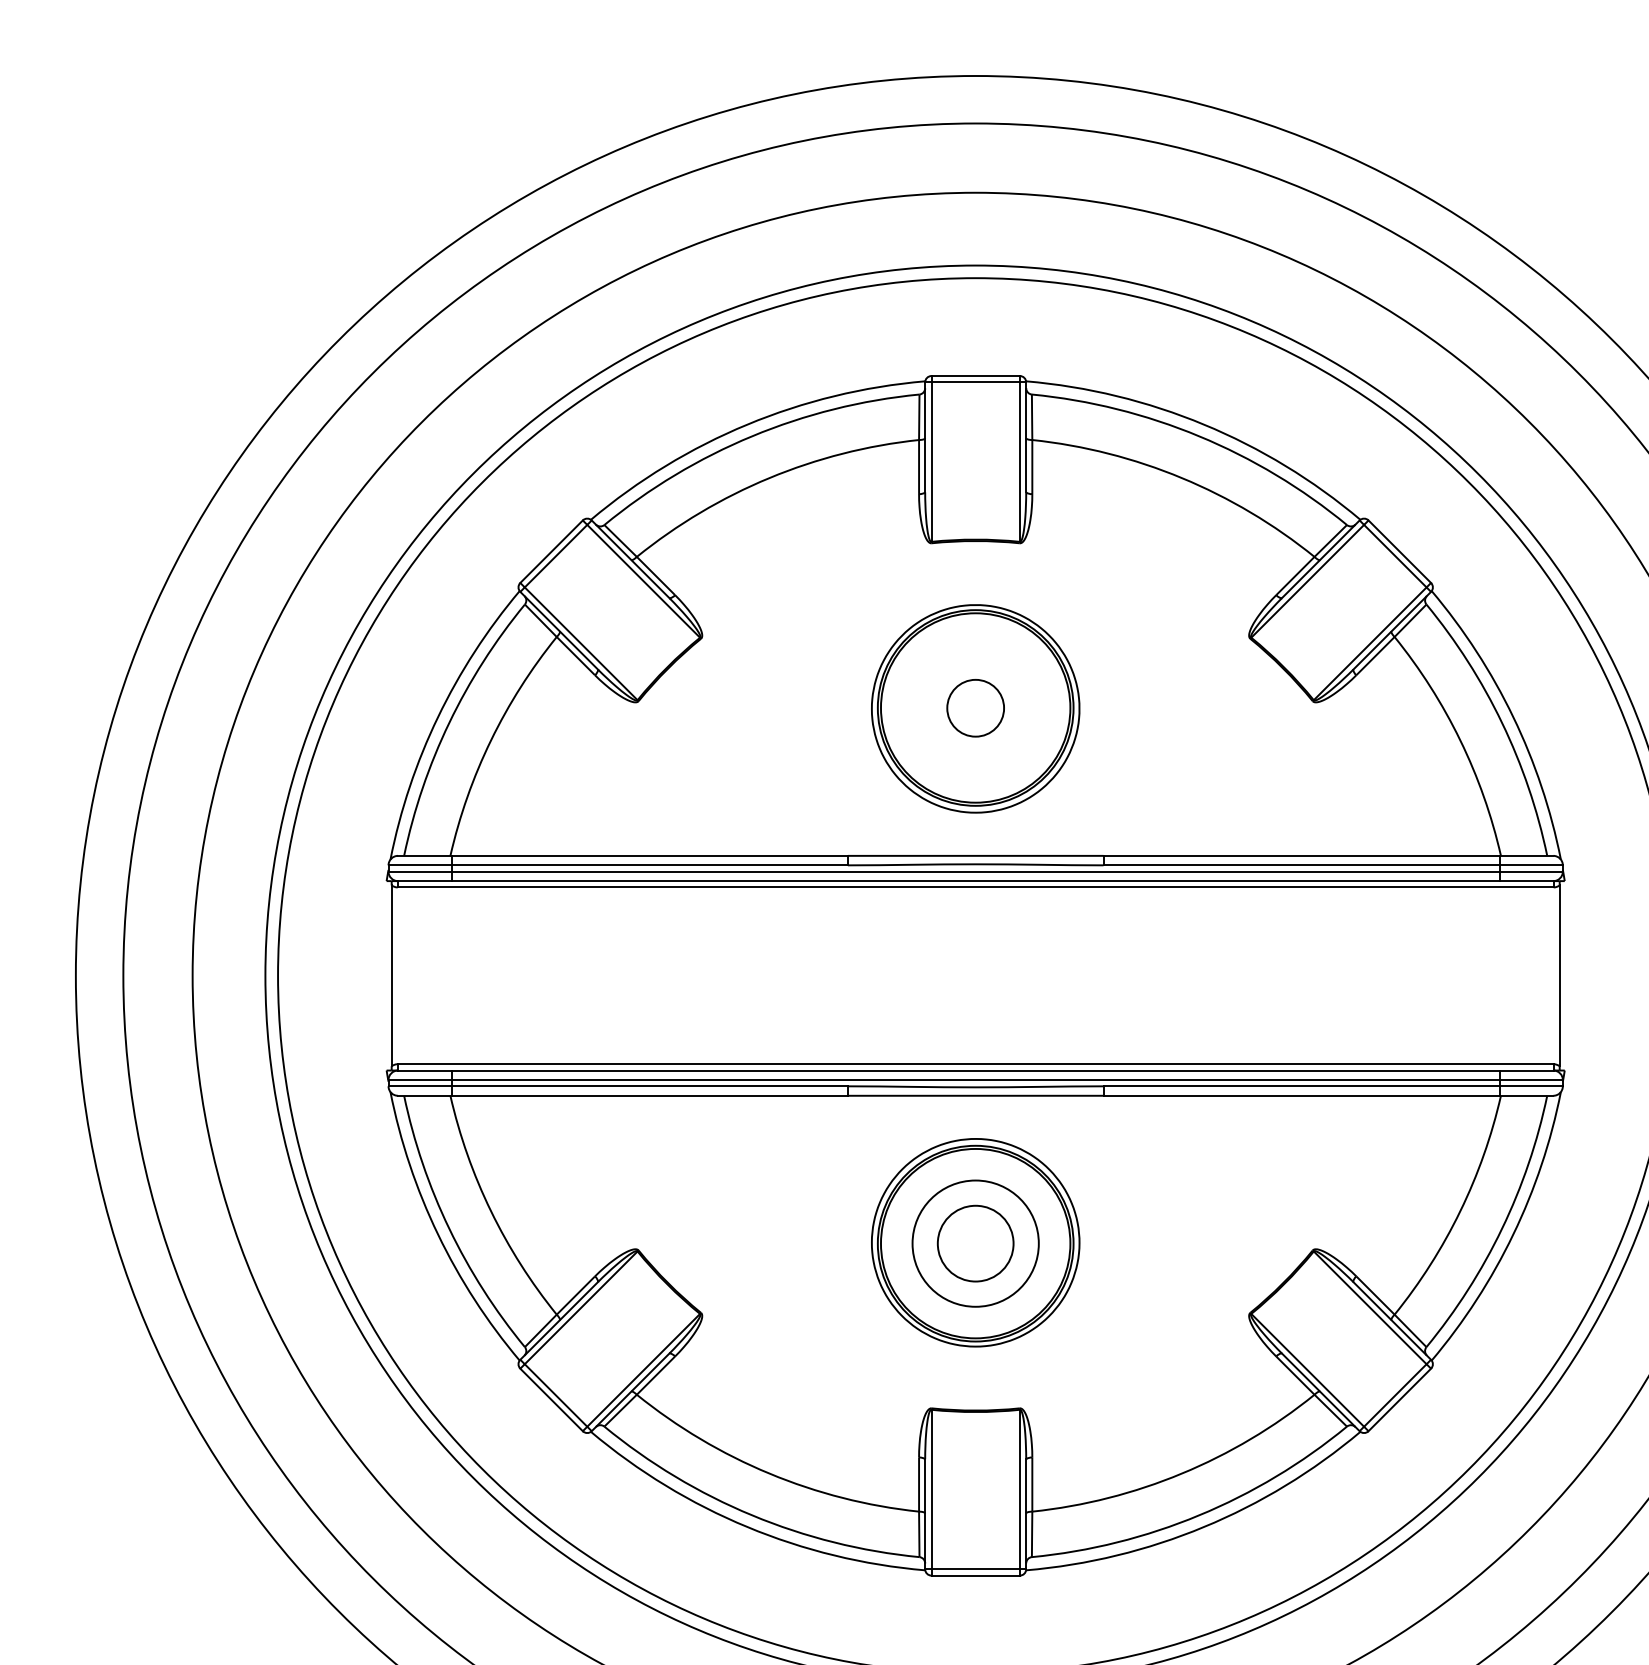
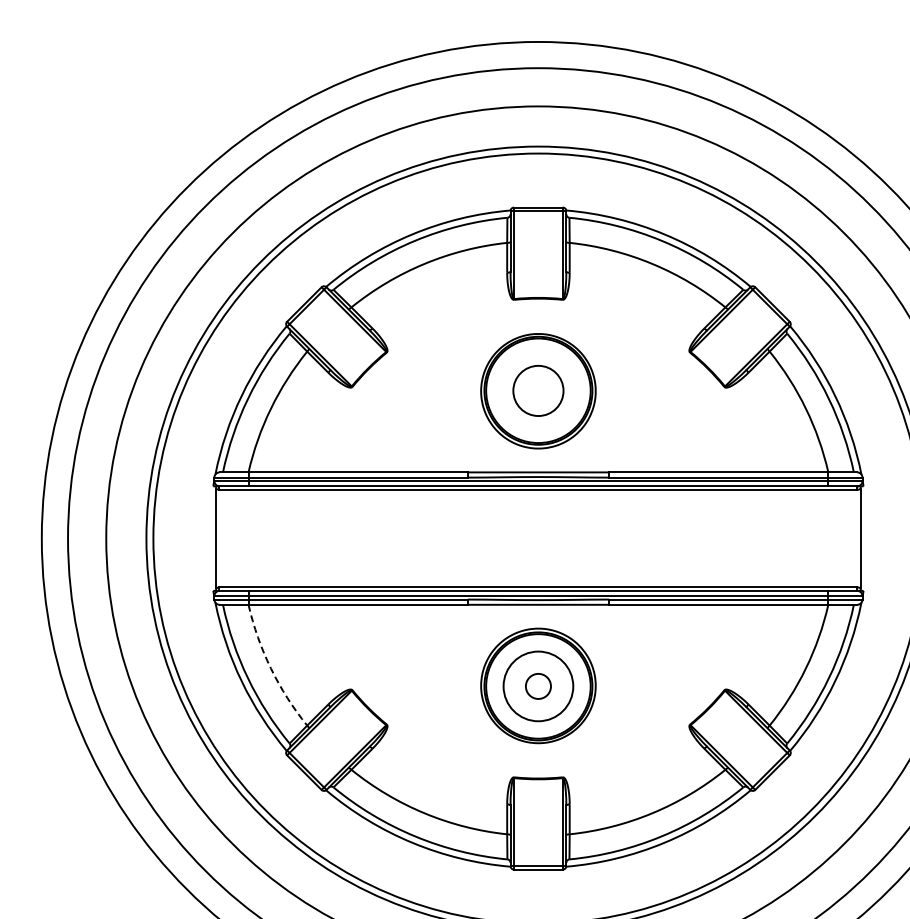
circle: (975, 707) -> (538, 390), size x1.6
arc: (490, 1211) -> (270, 668), solid -> dashed
circle: (975, 1243) -> (538, 686), size x0.6

